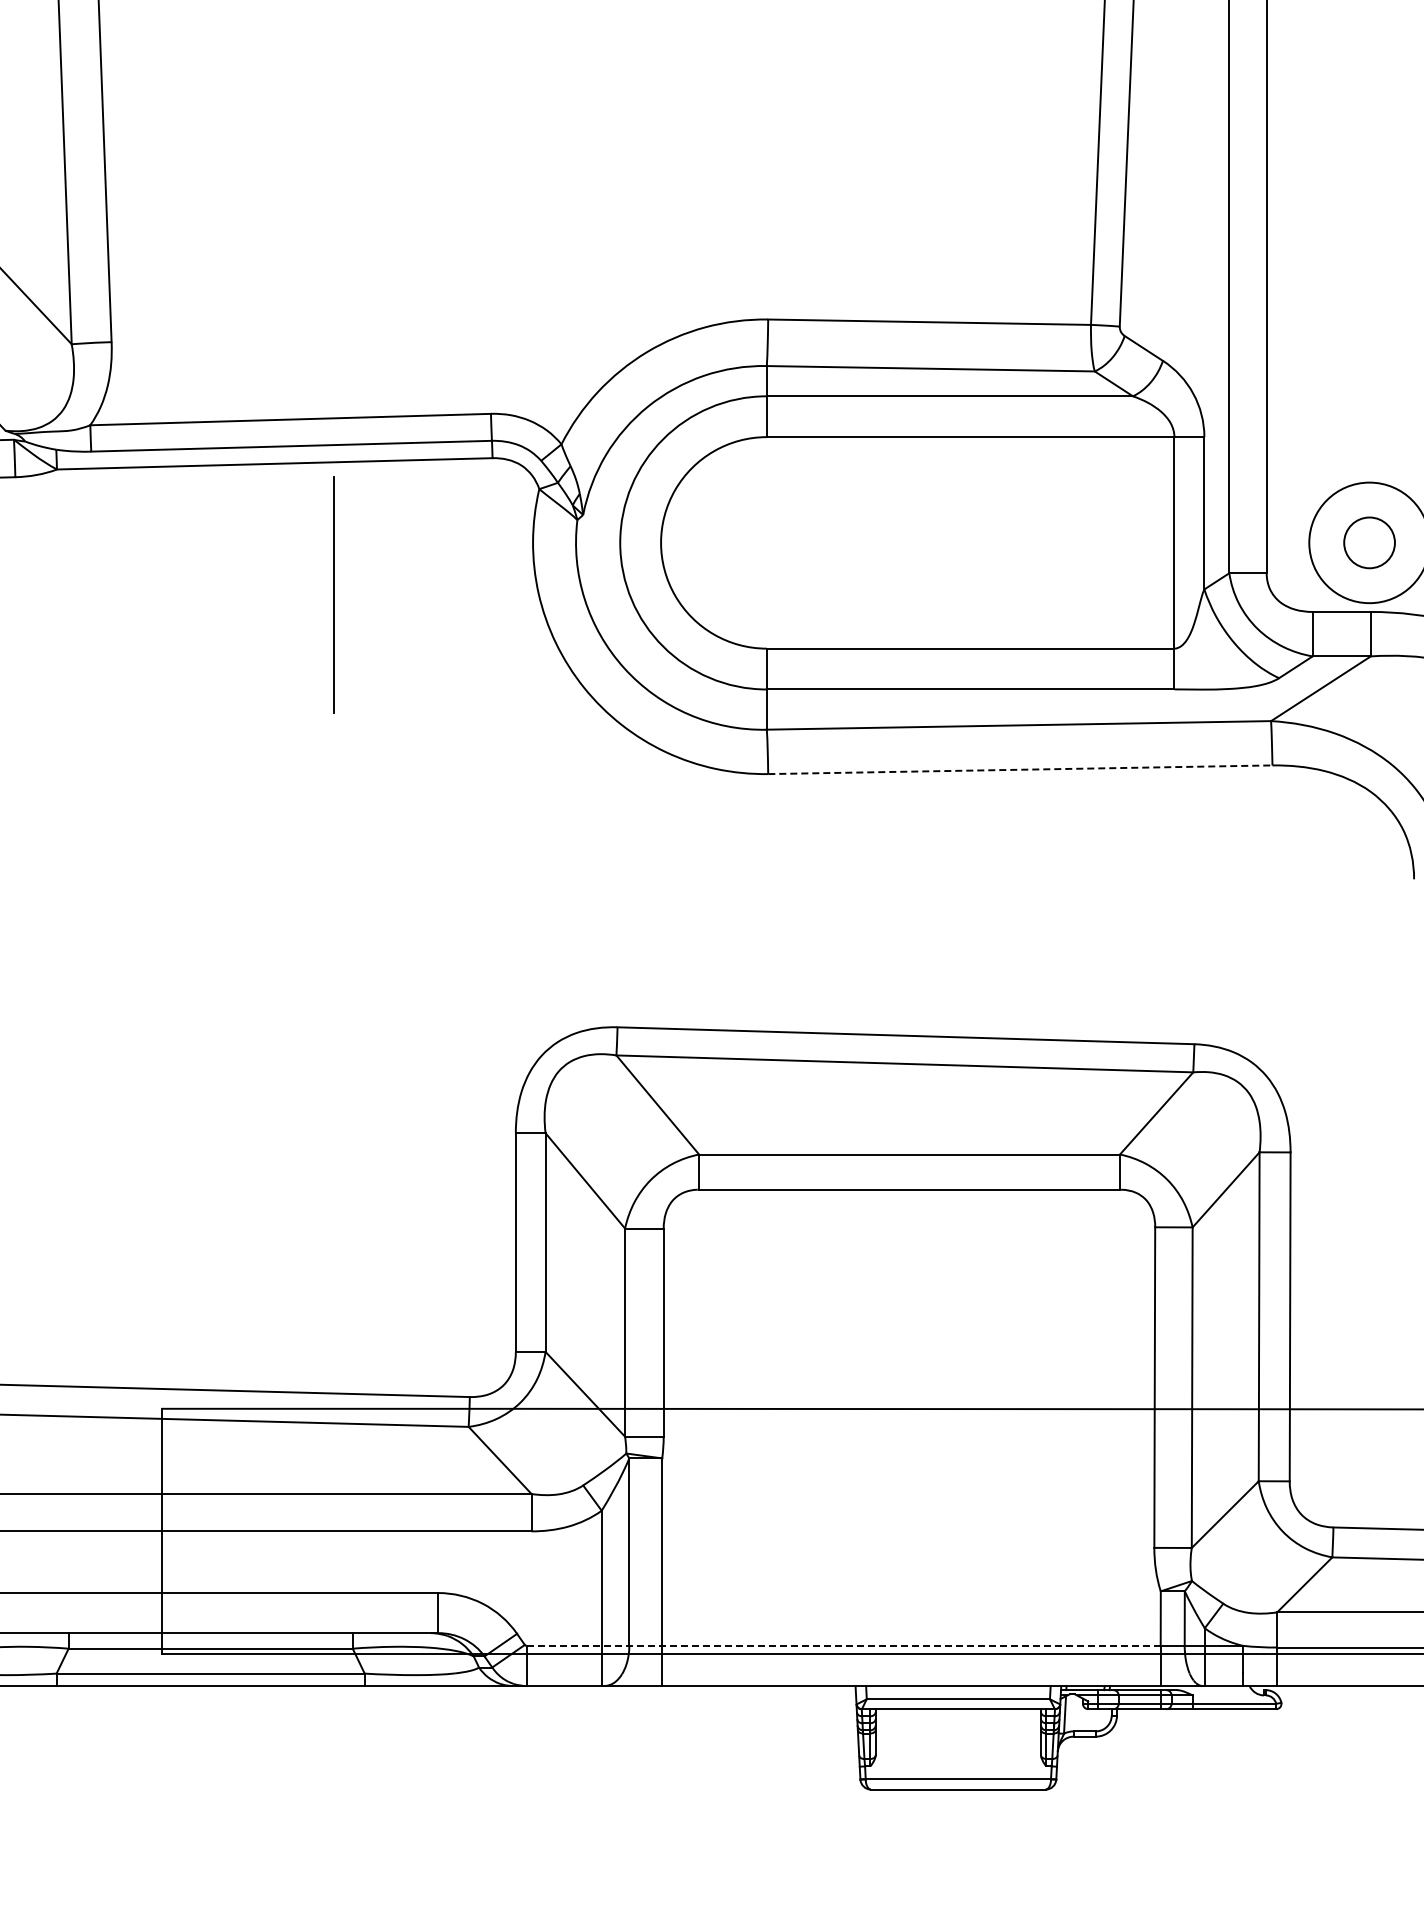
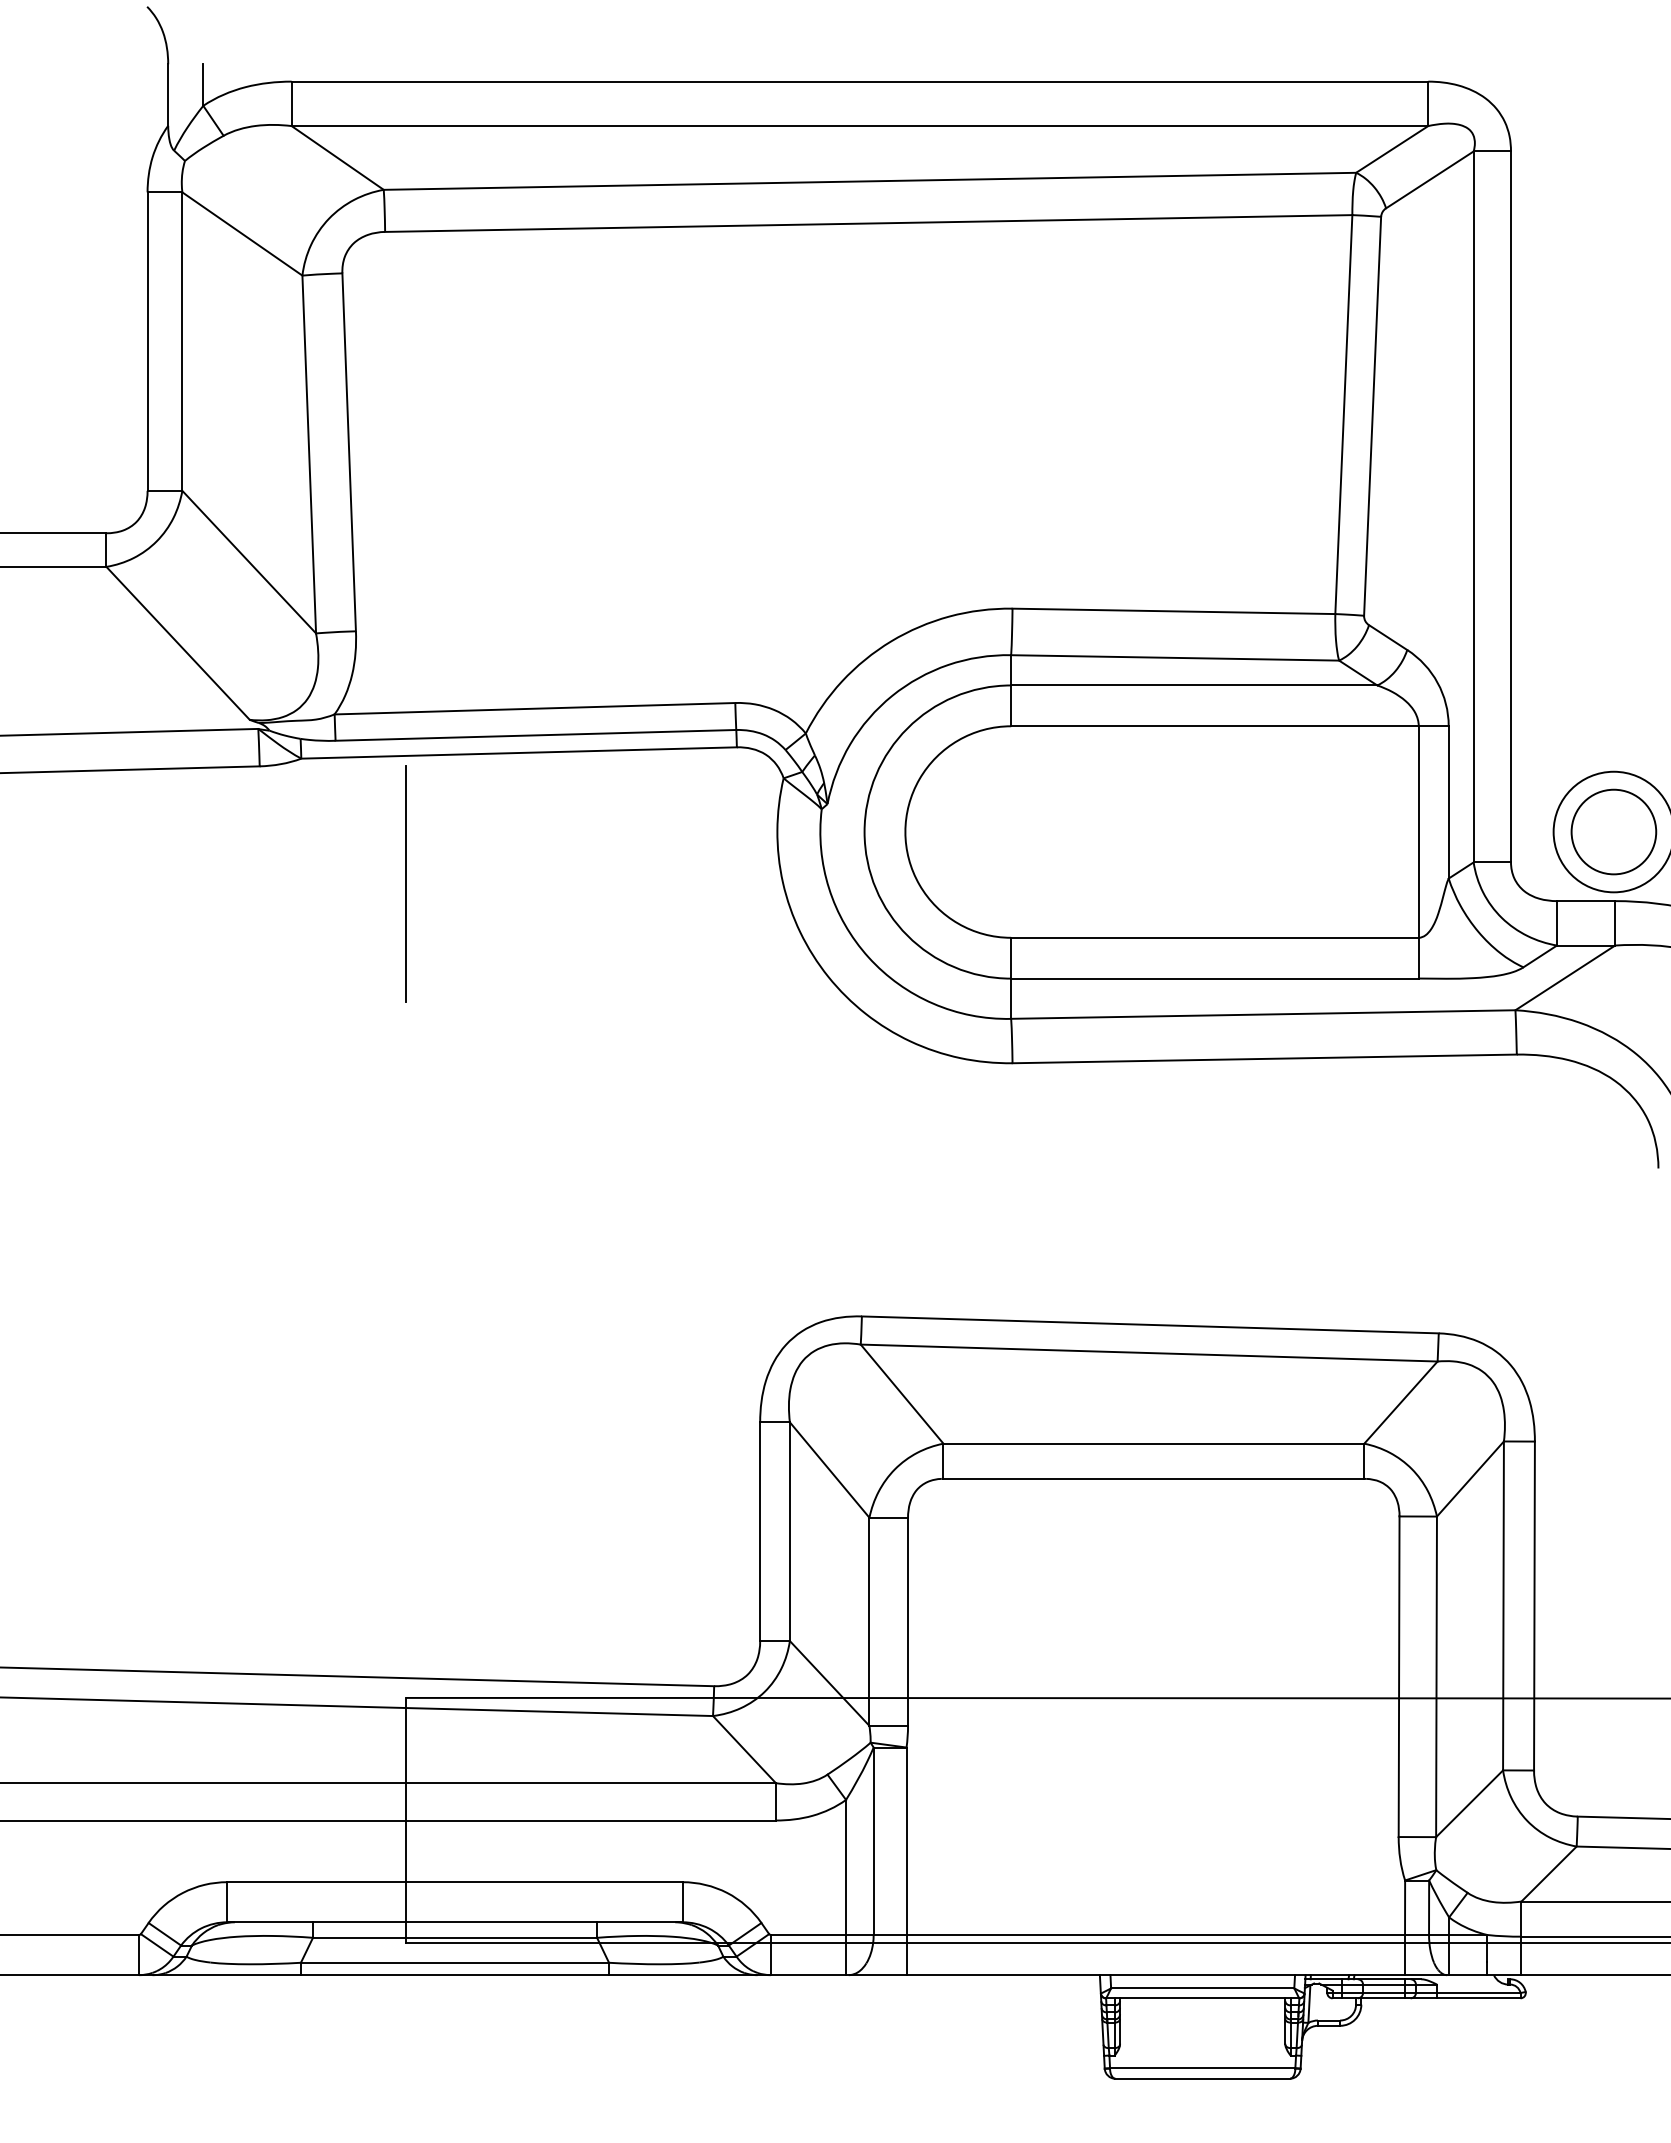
circle: (1369, 542) -> (1613, 831), size x1.67
line: (333, 594) -> (405, 883), moved
line: (1021, 769) -> (1265, 1058), dashed -> solid
line: (844, 1645) -> (1088, 1934), dashed -> solid

